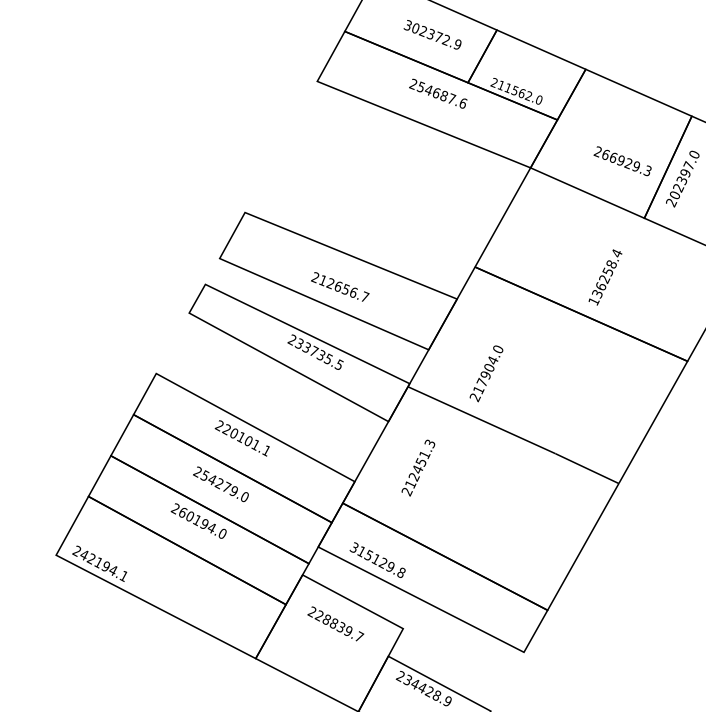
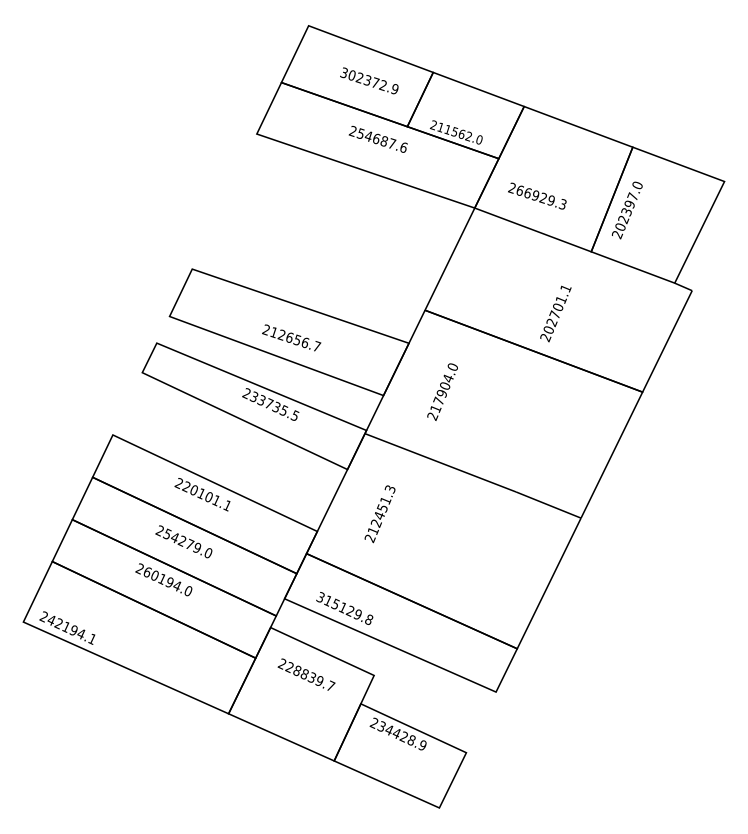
text: (622, 160) -> (537, 195), moved
text: (605, 277) -> (555, 313), 136258.4 -> 202701.1
text: (486, 373) -> (442, 391), moved

